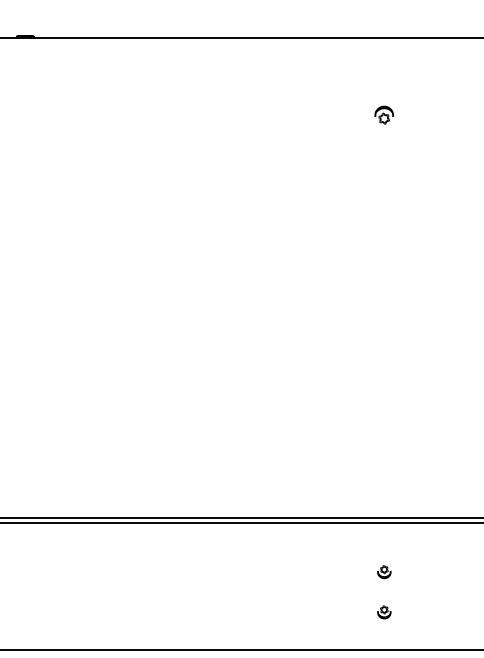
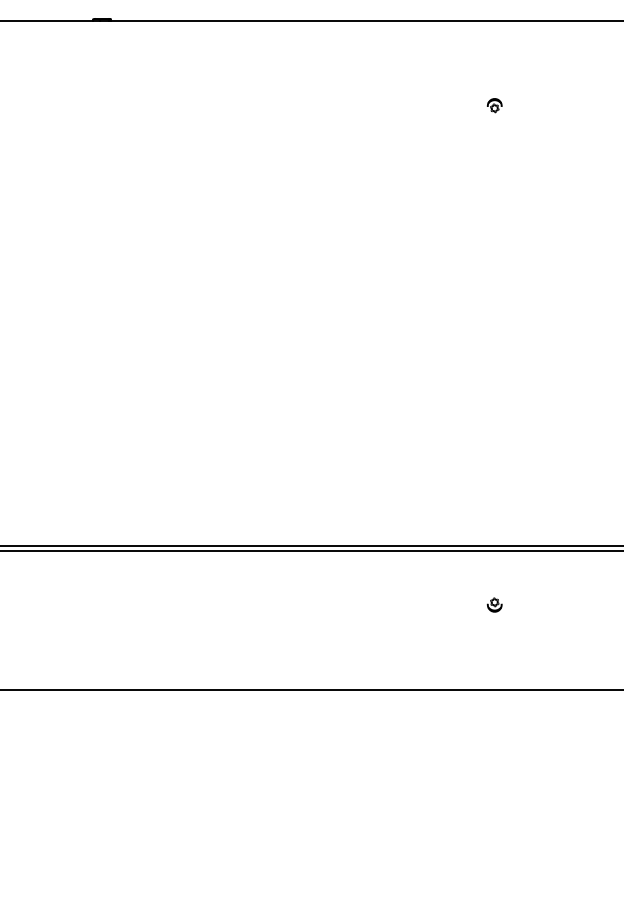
part: (384, 115) -> (494, 105), size x0.71
part: (384, 611) -> (494, 648), removed

